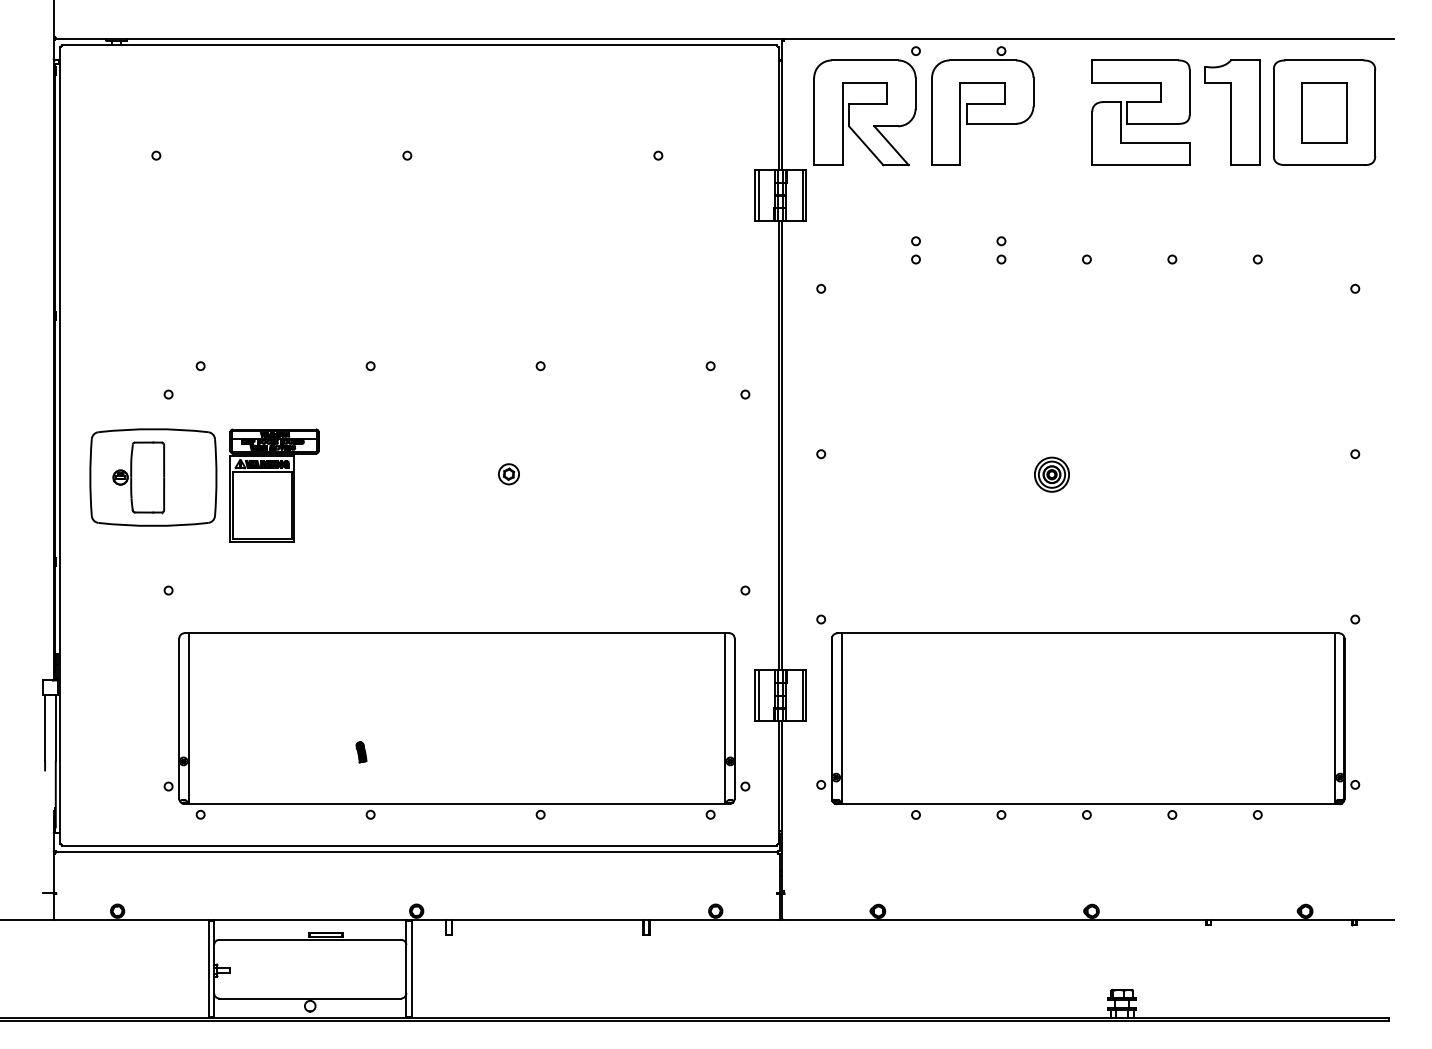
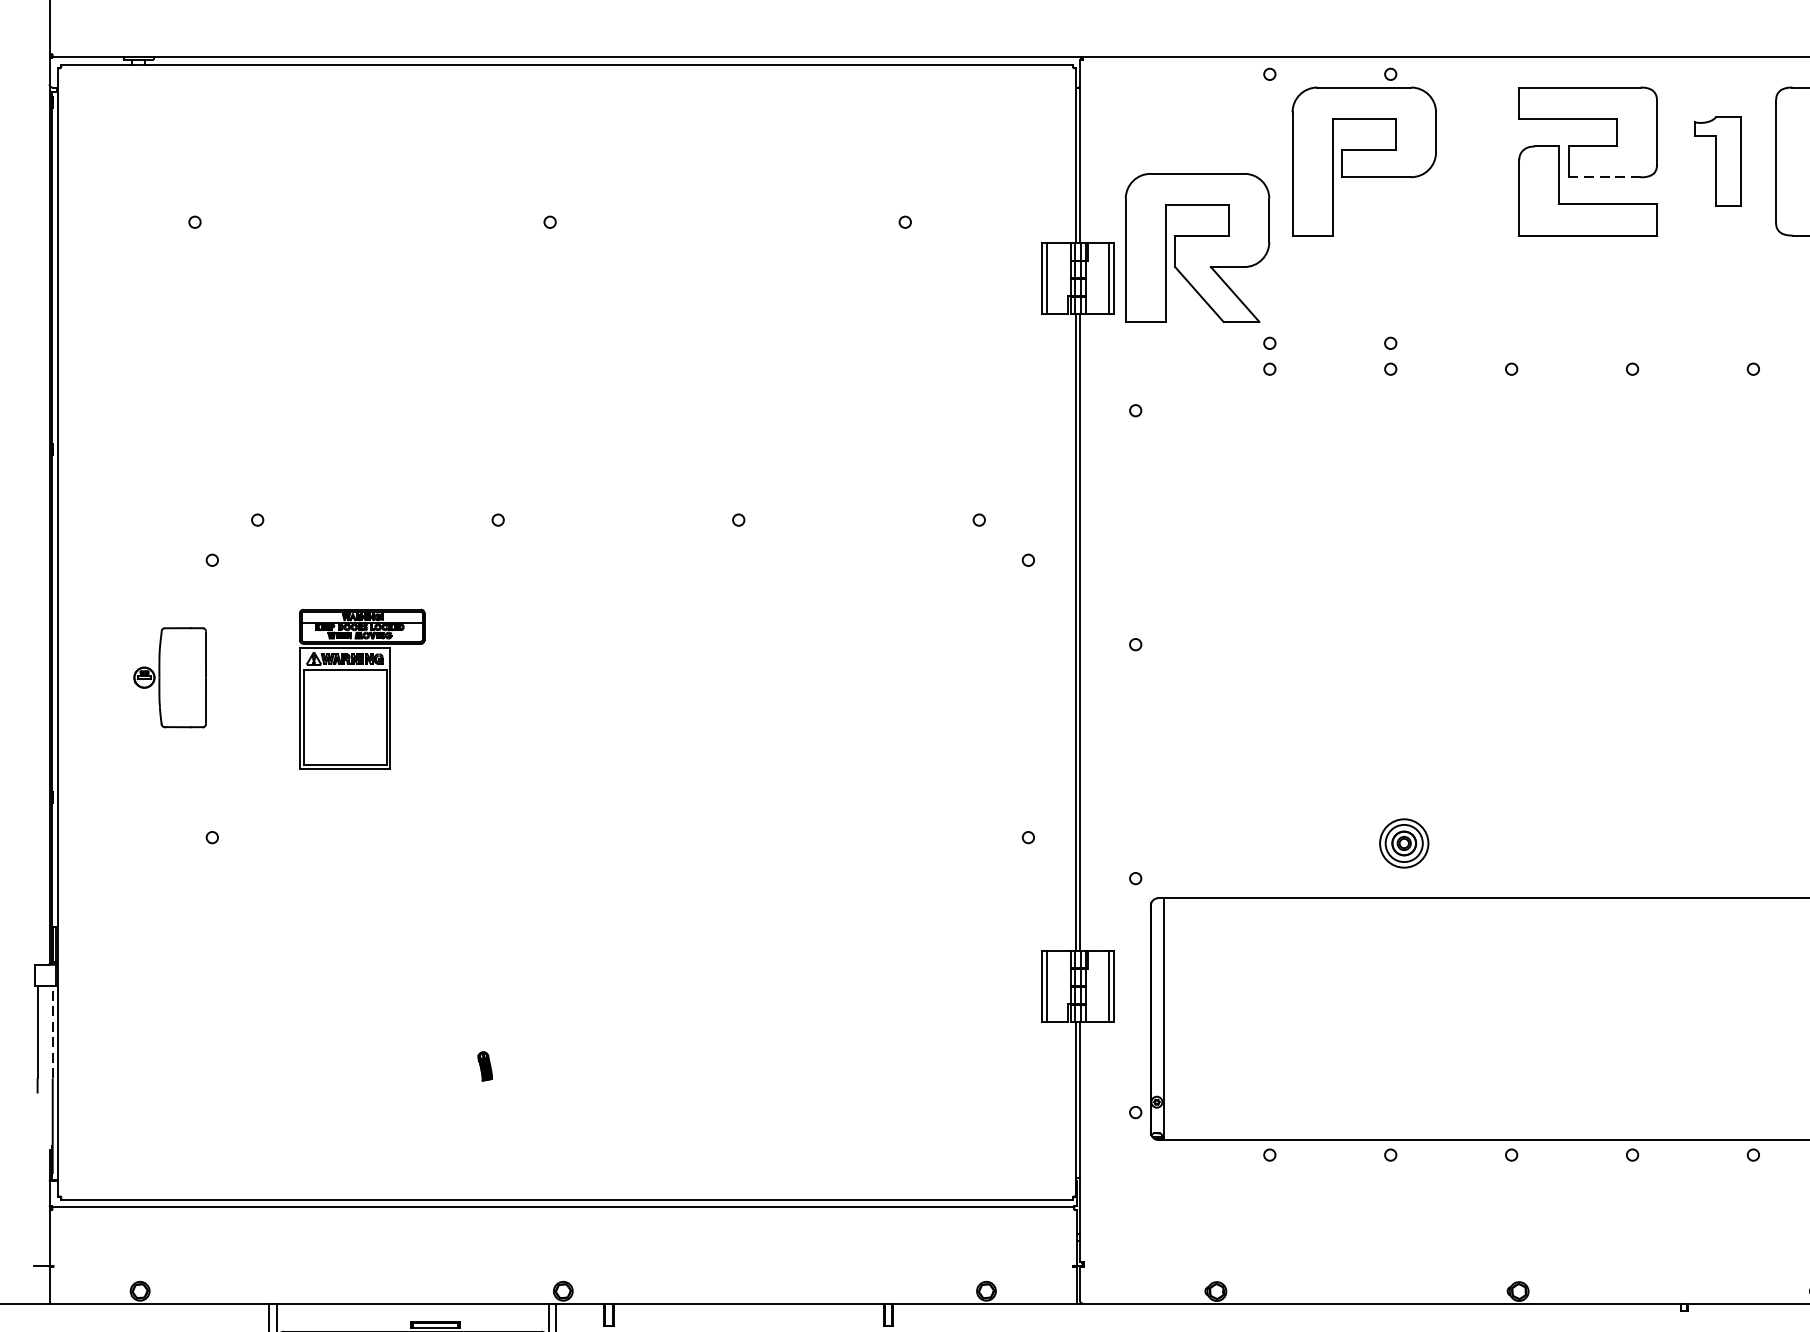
part: (864, 112) -> (1196, 247), moved
part: (1232, 112) -> (1717, 161), size x0.6
line: (1152, 123) -> (1604, 176), solid -> dashed
part: (508, 474) -> (693, 673), removed
part: (1051, 474) -> (1403, 843), moved
part: (153, 477) -> (190, 677), removed
part: (456, 725) -> (619, 1028), removed
line: (55, 728) -> (52, 1032), solid -> dashed

